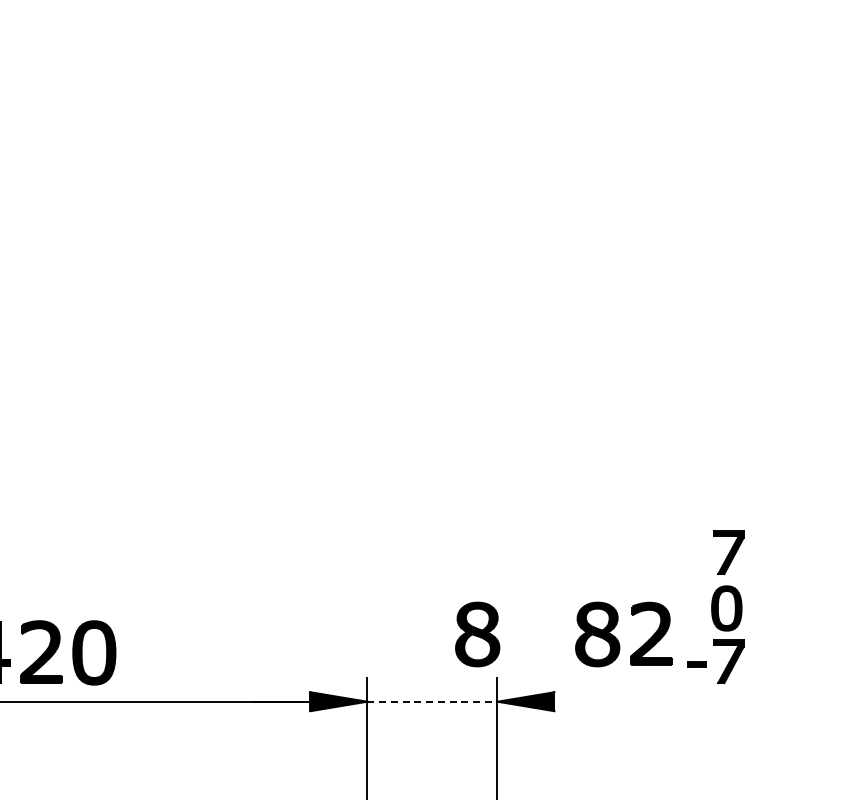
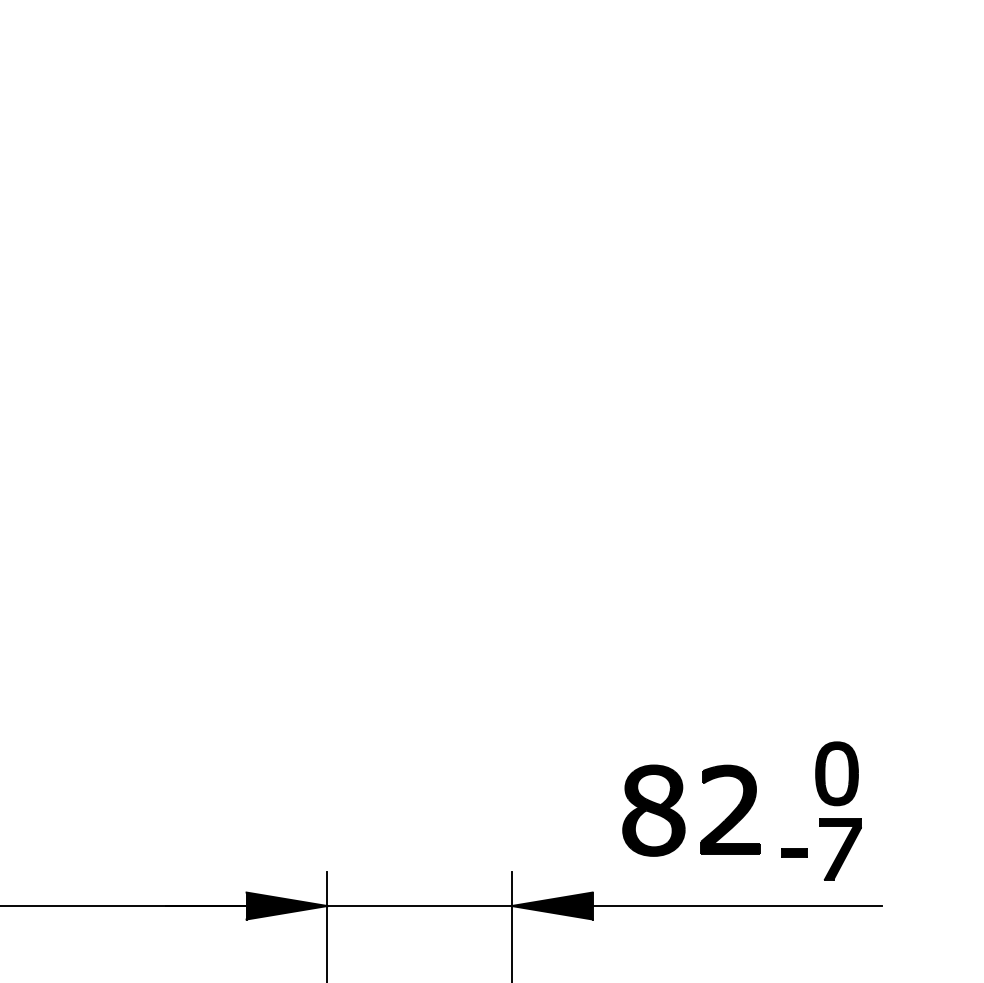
part: (728, 552) -> (839, 694), removed
part: (477, 634) -> (483, 810), removed
line: (432, 701) -> (419, 905), dashed -> solid
line: (656, 701) -> (737, 905), added

